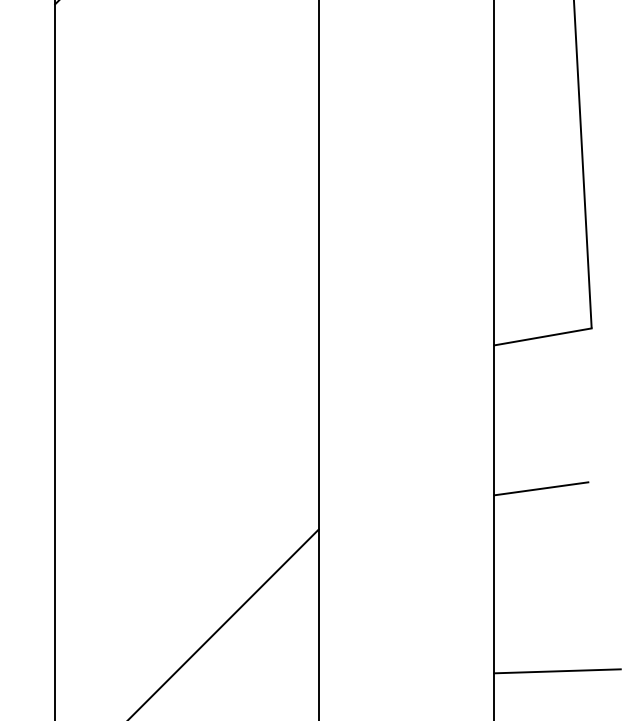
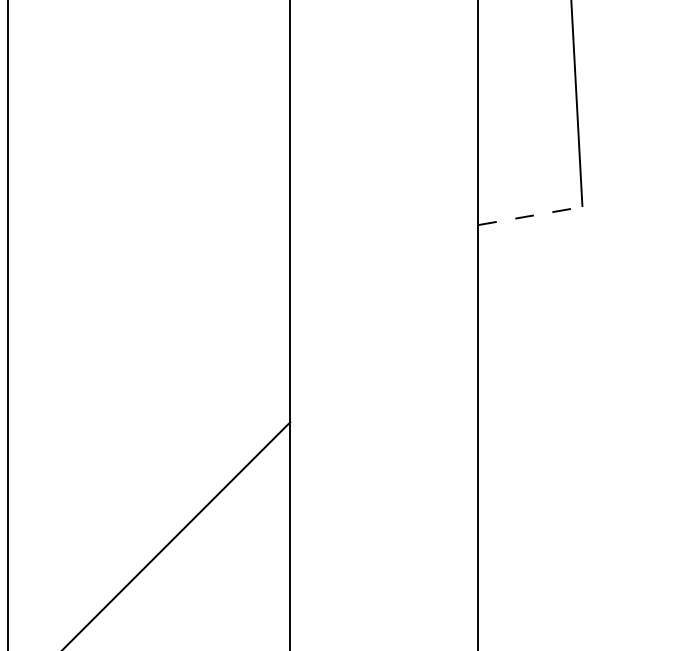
line: (543, 336) -> (530, 215), solid -> dashed
line: (541, 488) -> (528, 378), removed
line: (557, 671) -> (545, 574), removed

